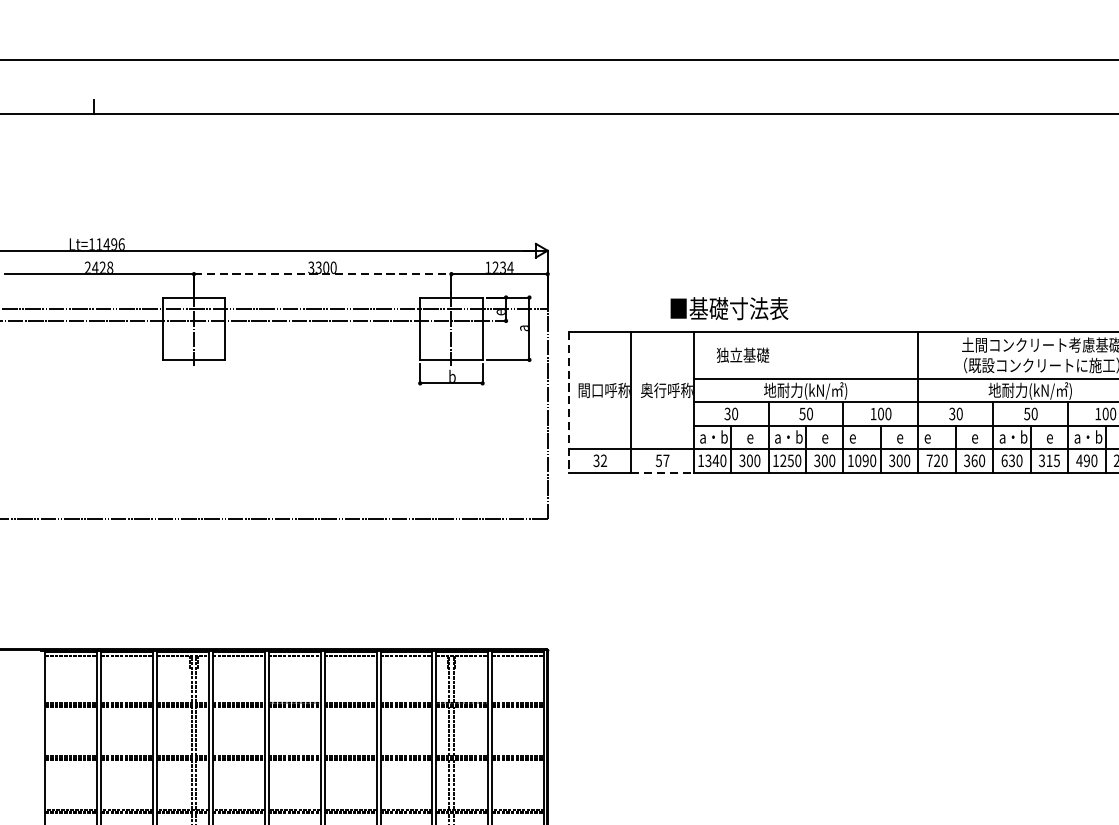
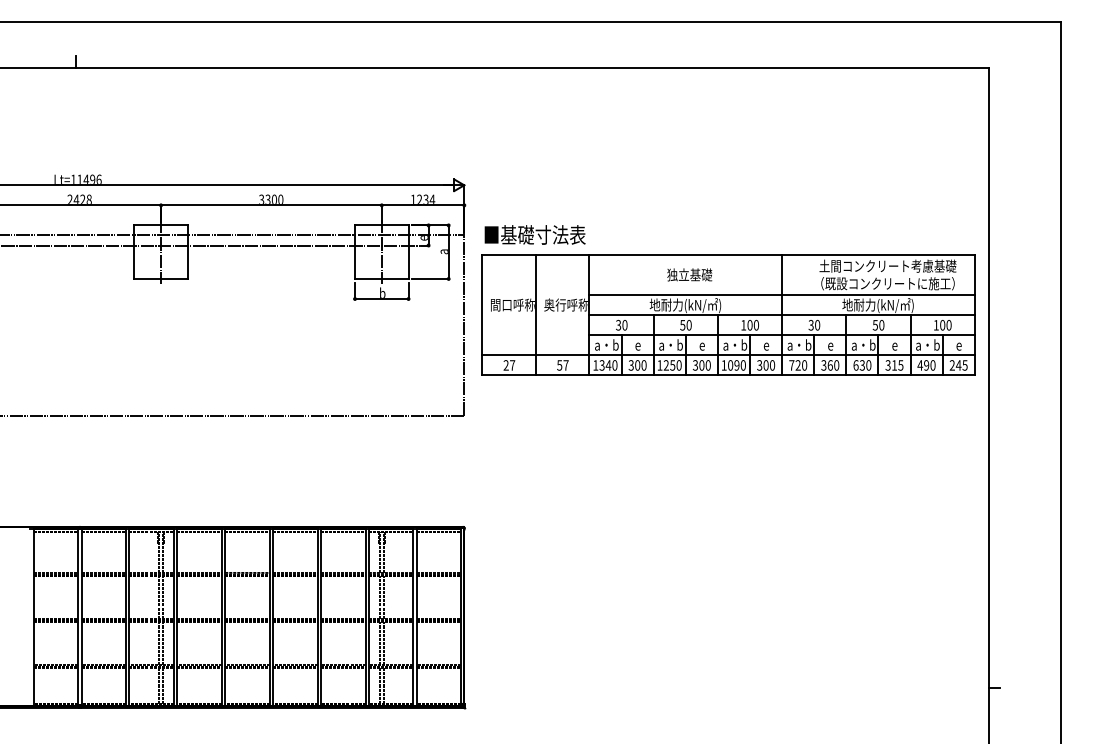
line: (322, 274) -> (271, 205), dashed -> solid
text: (728, 308) -> (534, 234), moved
text: (742, 354) -> (689, 274), moved
line: (568, 402) -> (482, 315), dashed -> solid
text: (864, 436) -> (735, 344), e -> a・b
text: (938, 436) -> (799, 344), e -> a・b
text: (600, 460) -> (509, 365), 32 -> 27
line: (662, 472) -> (562, 375), dashed -> solid

